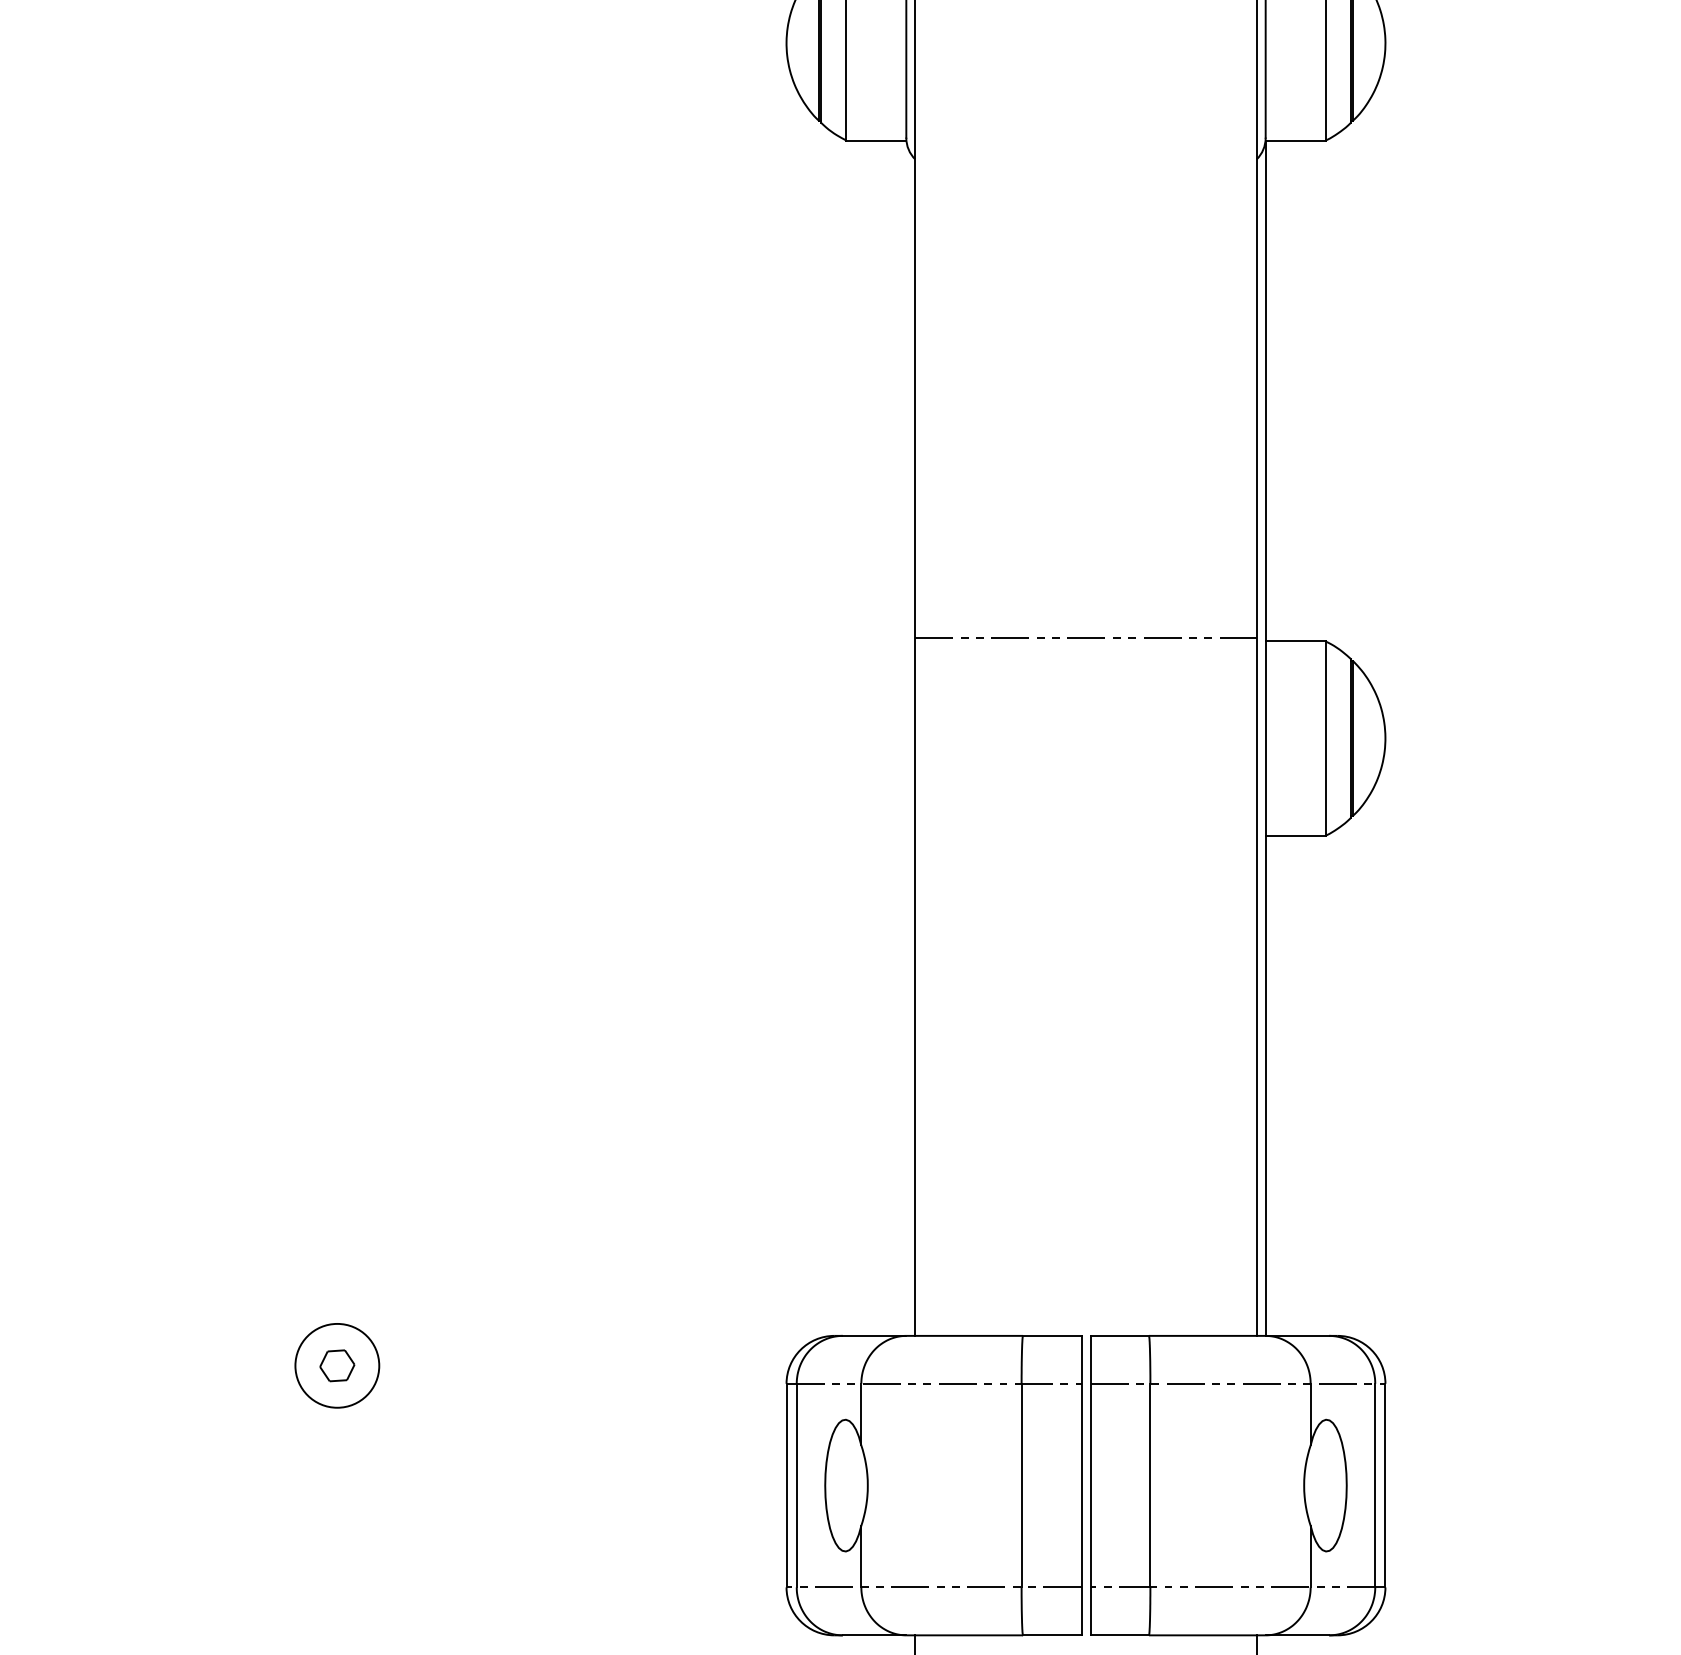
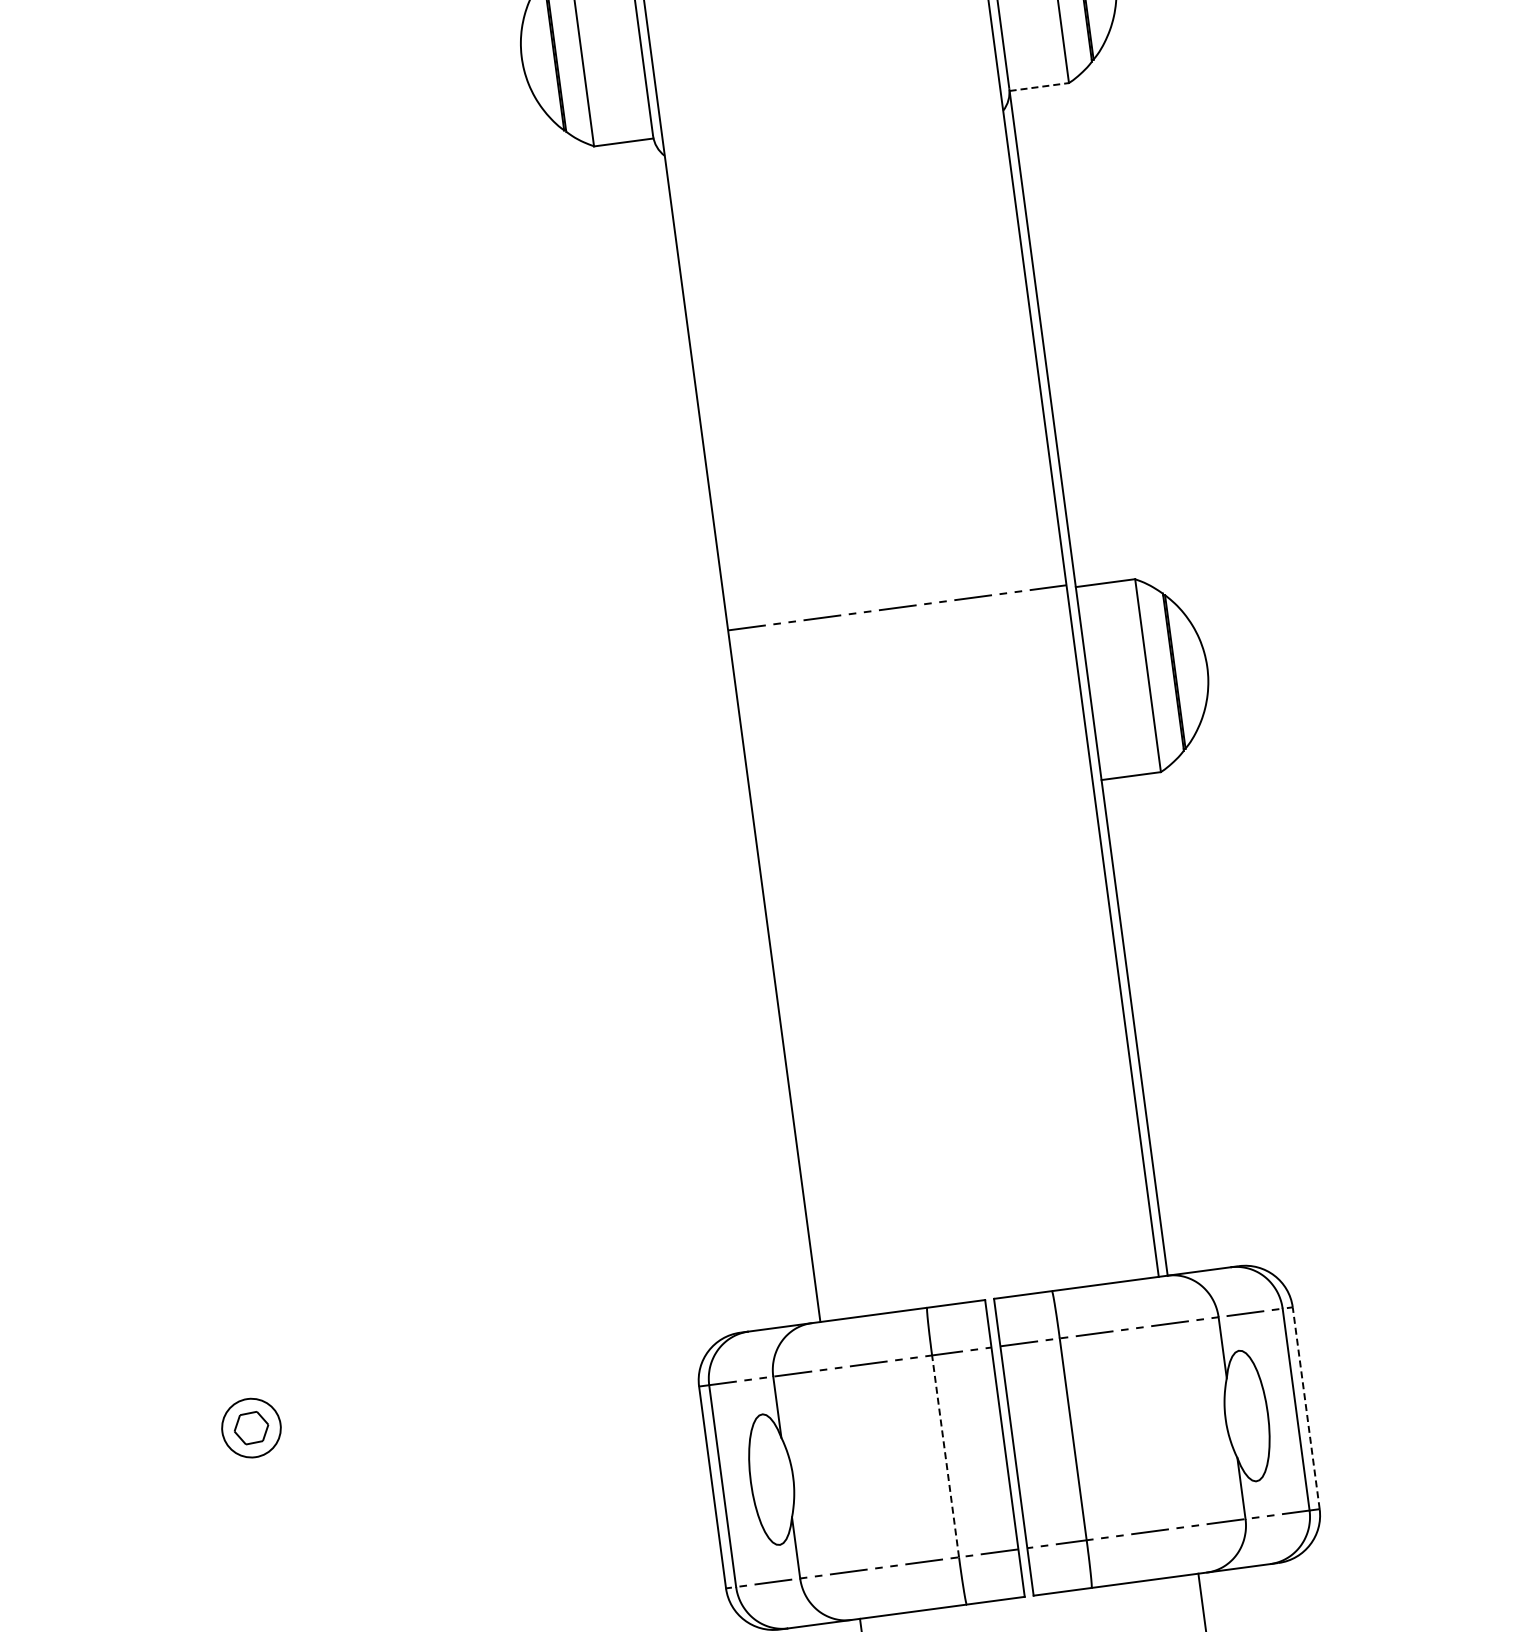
line: (1295, 140) -> (1039, 86), solid -> dashed
circle: (337, 1365) -> (251, 1427), size x0.7
line: (1021, 1485) -> (945, 1456), solid -> dashed
line: (1385, 1485) -> (1306, 1408), solid -> dashed

